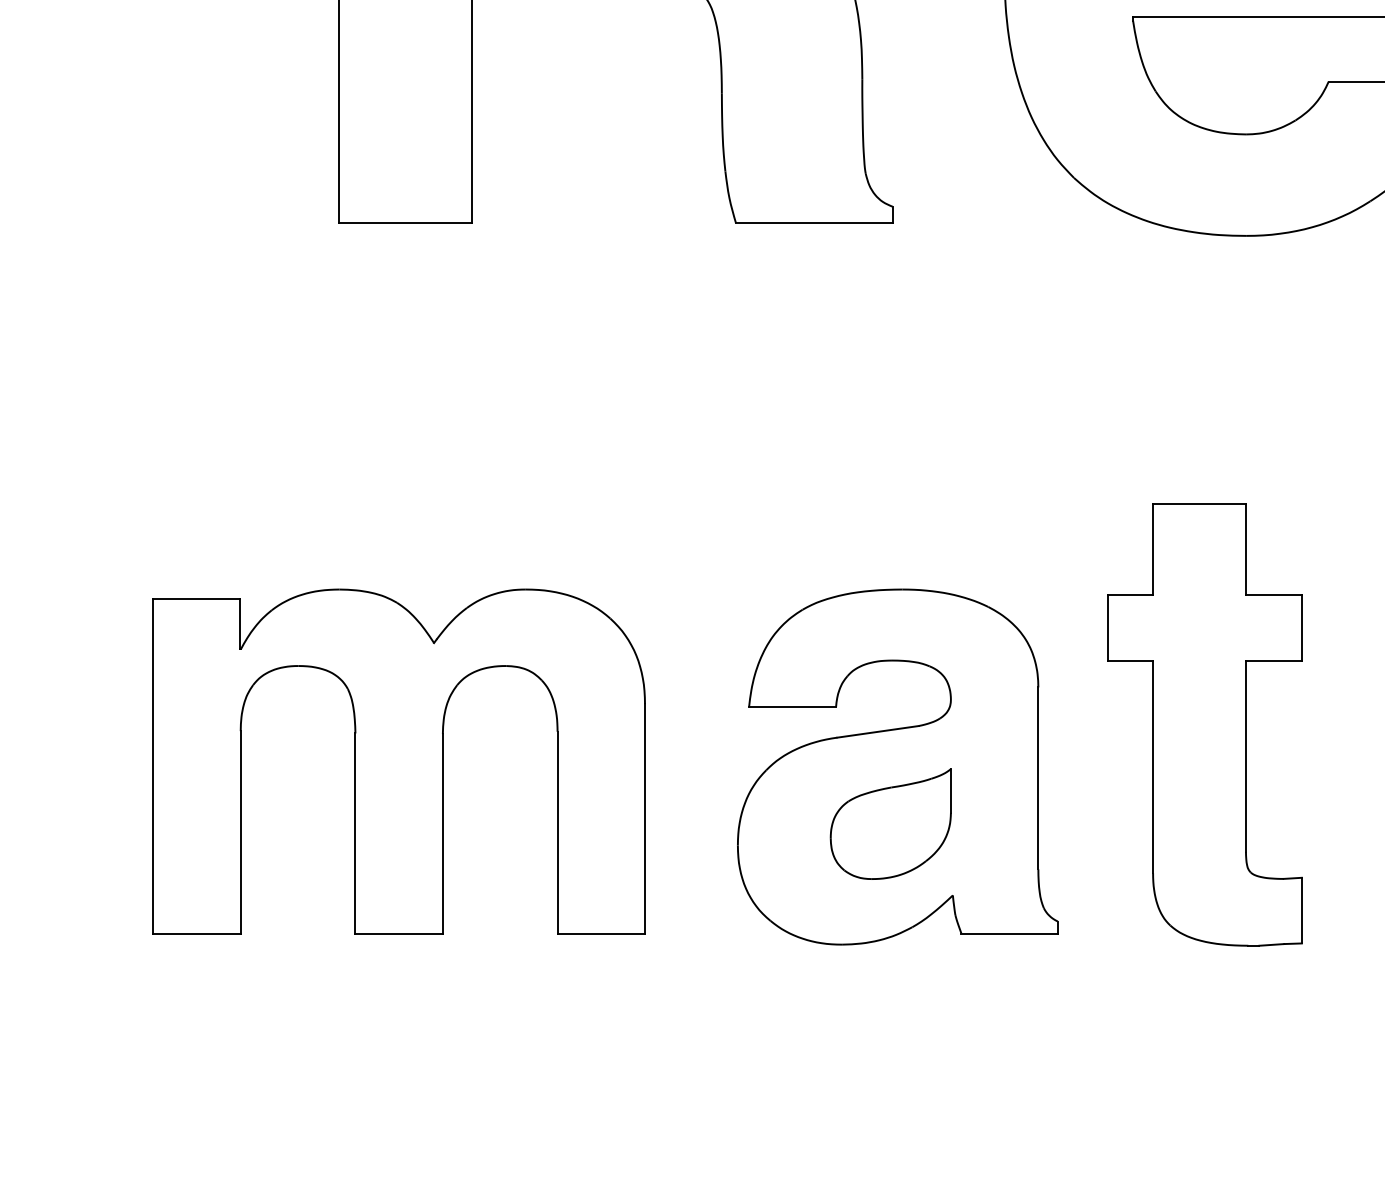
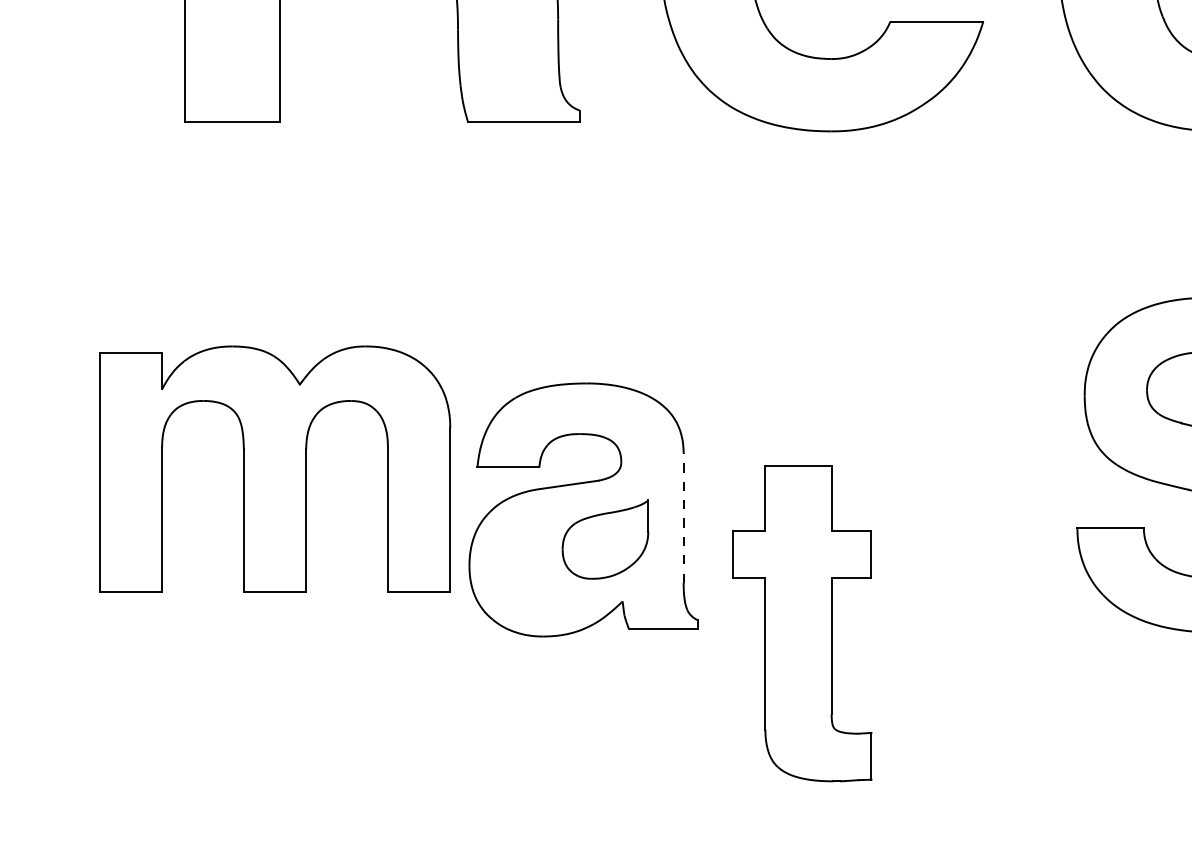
part: (1205, 724) -> (802, 623), moved
part: (399, 760) -> (275, 468), moved
line: (1038, 779) -> (683, 518), solid -> dashed
part: (890, 823) -> (605, 539), moved

